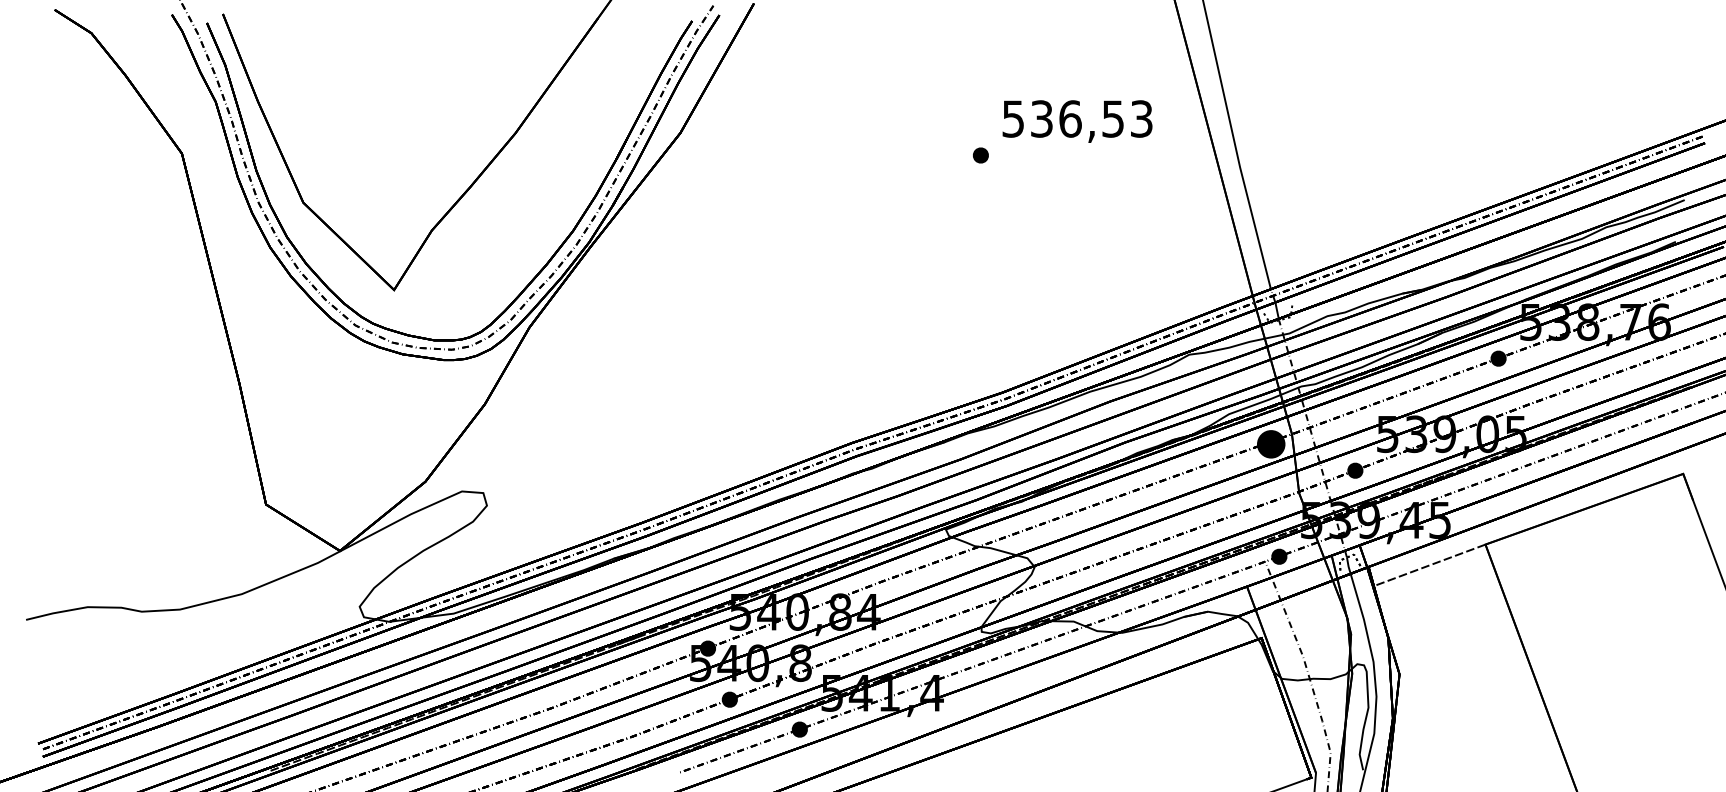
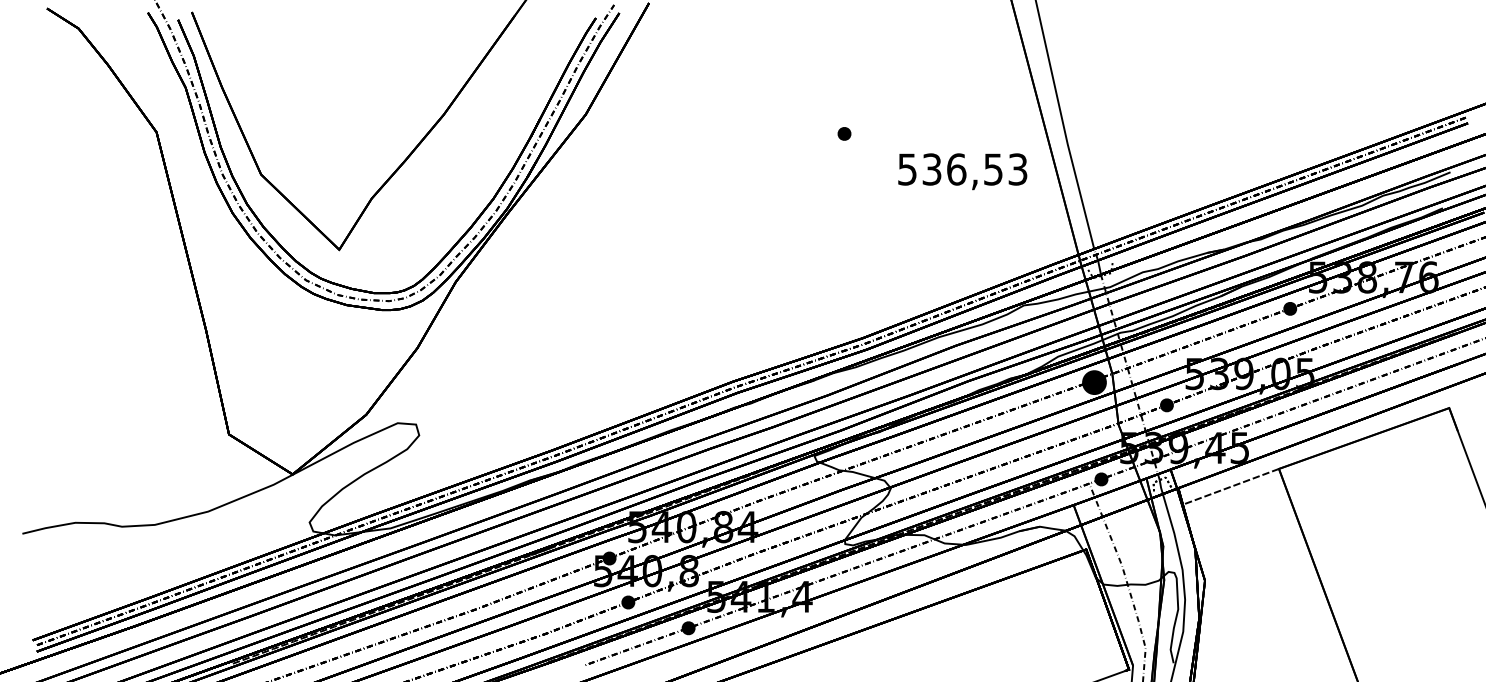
text: (1077, 121) -> (962, 171), moved

